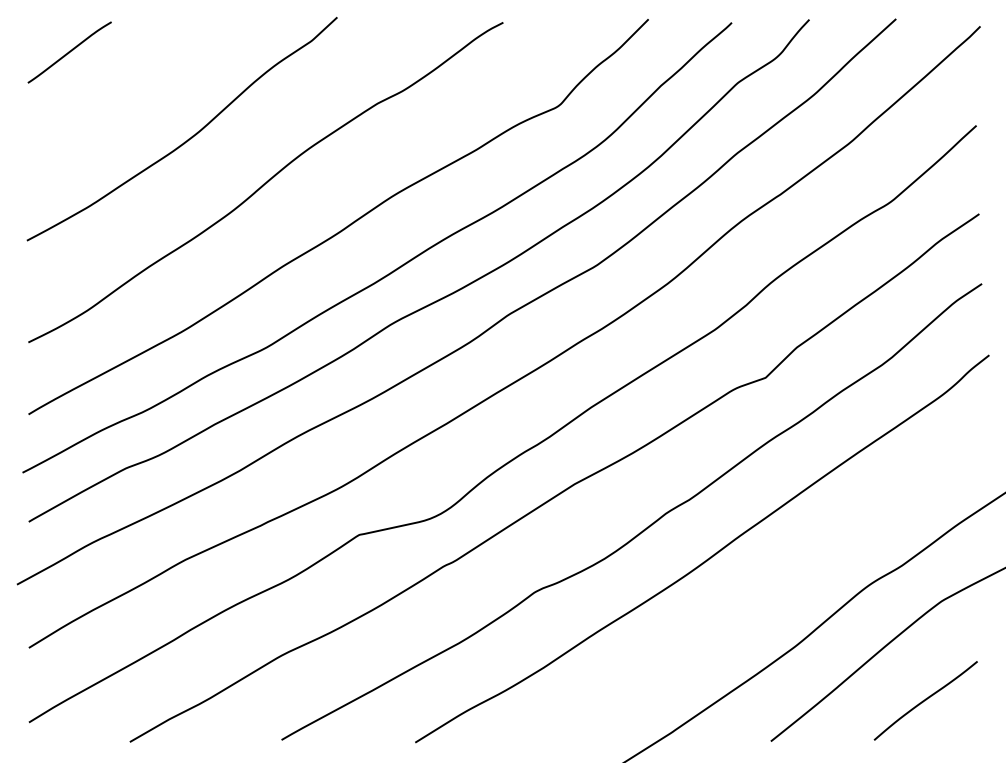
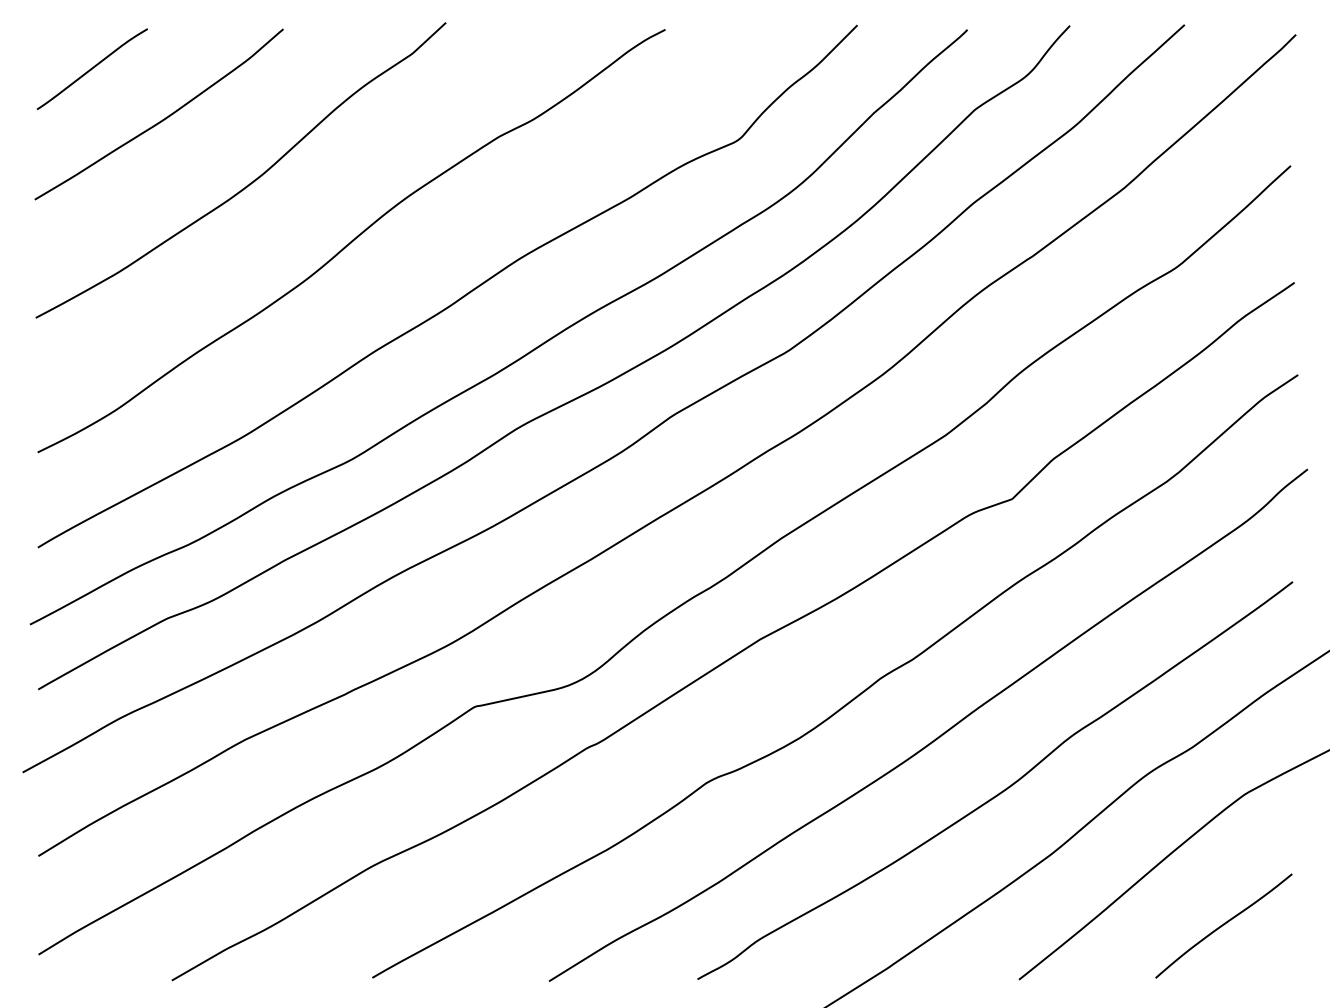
curve: (121, 91) -> (160, 120), added
curve: (758, 598) -> (1002, 790), added

